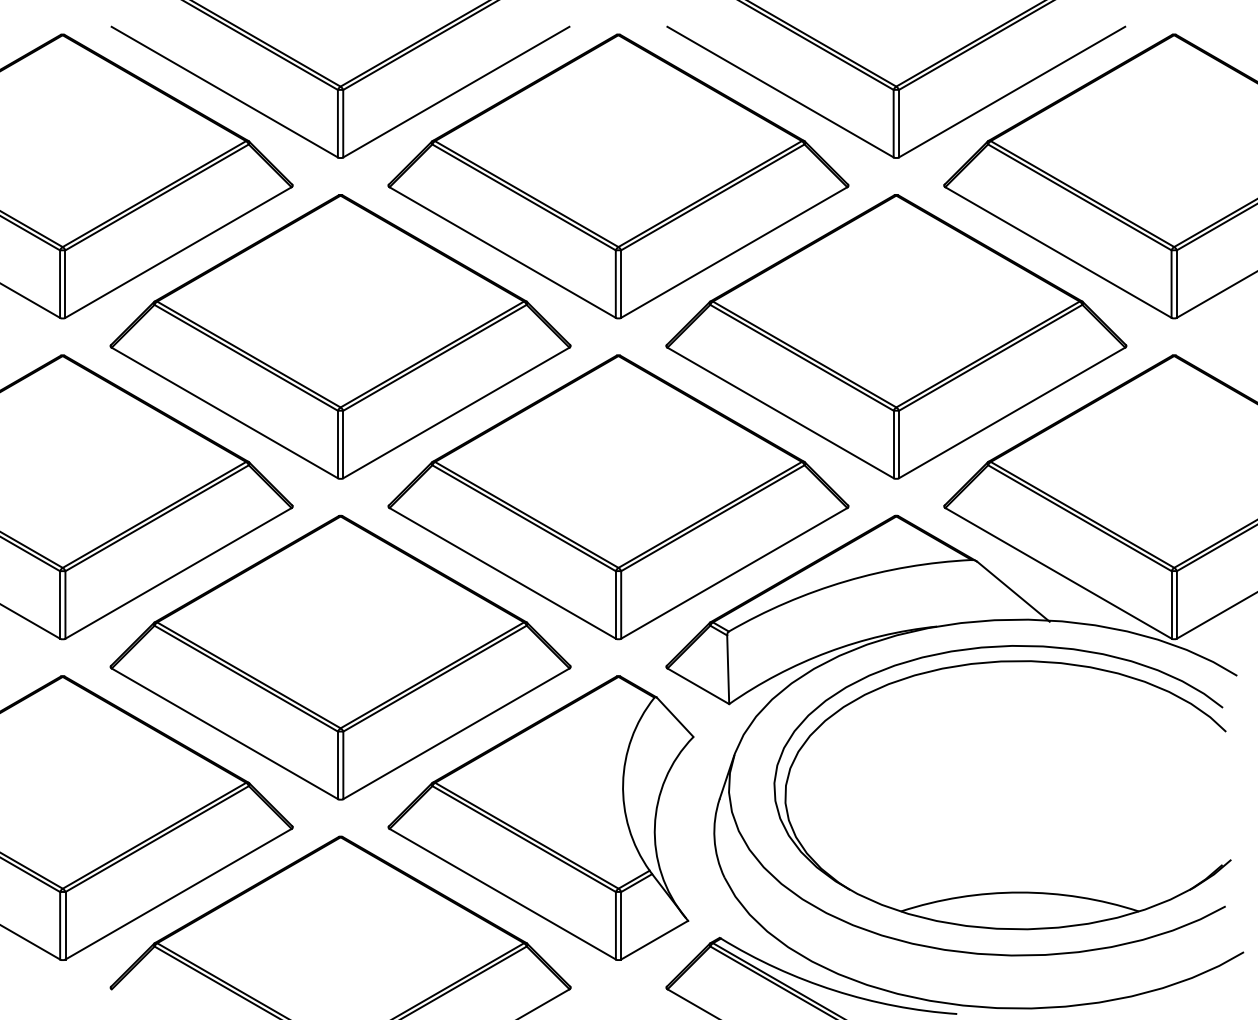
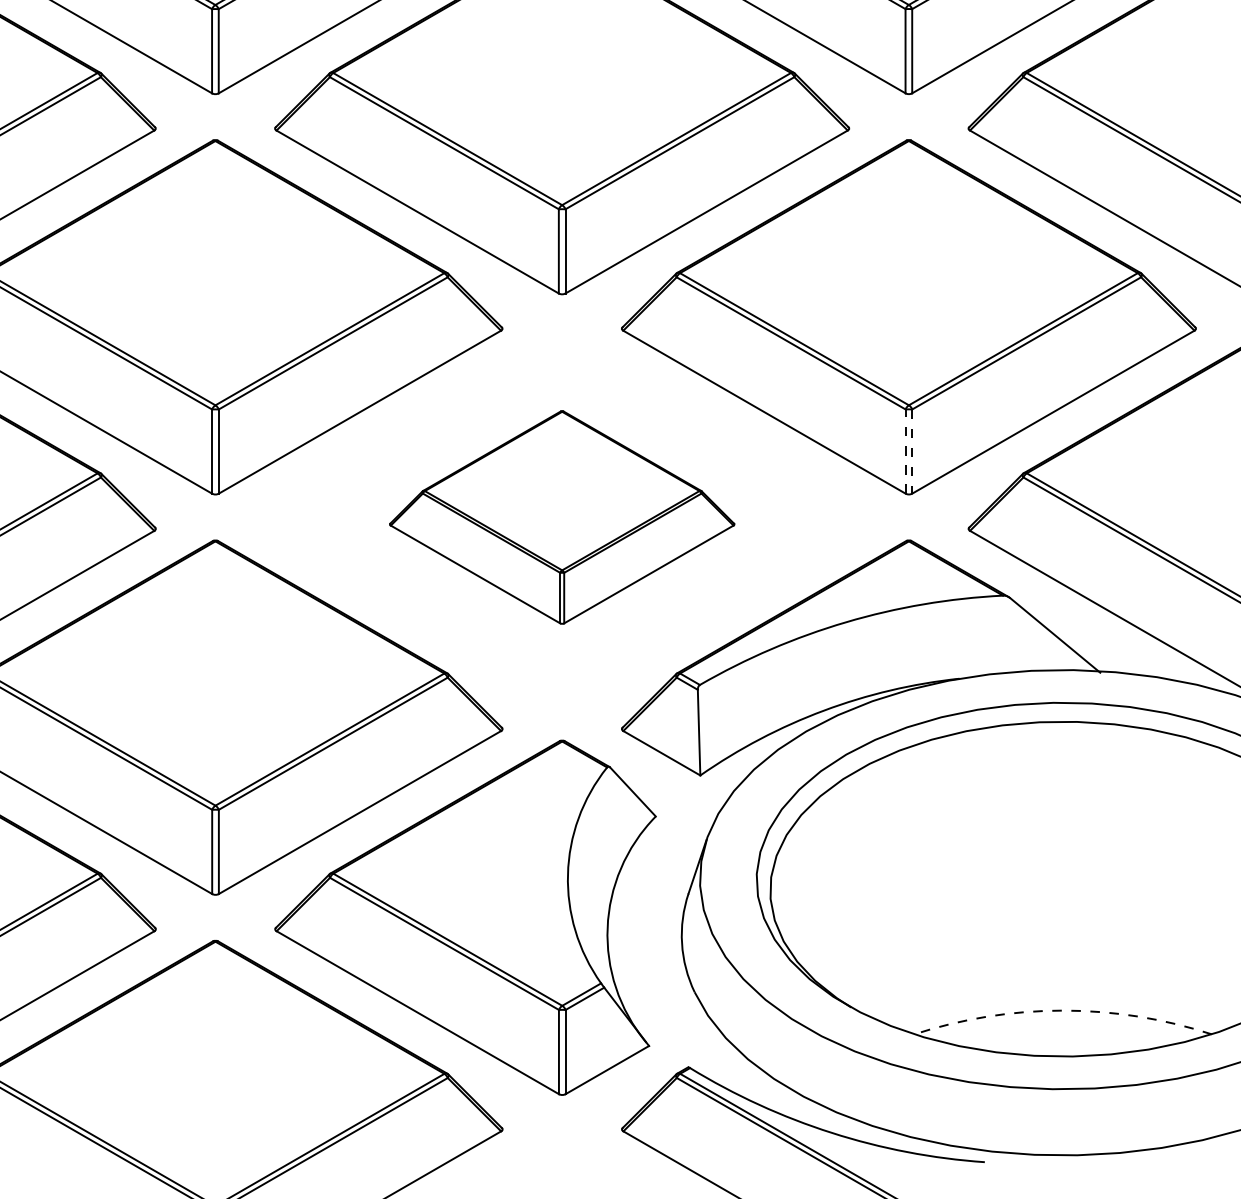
line: (893, 444) -> (905, 451), solid -> dashed
line: (899, 444) -> (912, 451), solid -> dashed
part: (618, 497) -> (562, 517), size x0.6
arc: (1019, 892) -> (1062, 1010), solid -> dashed

